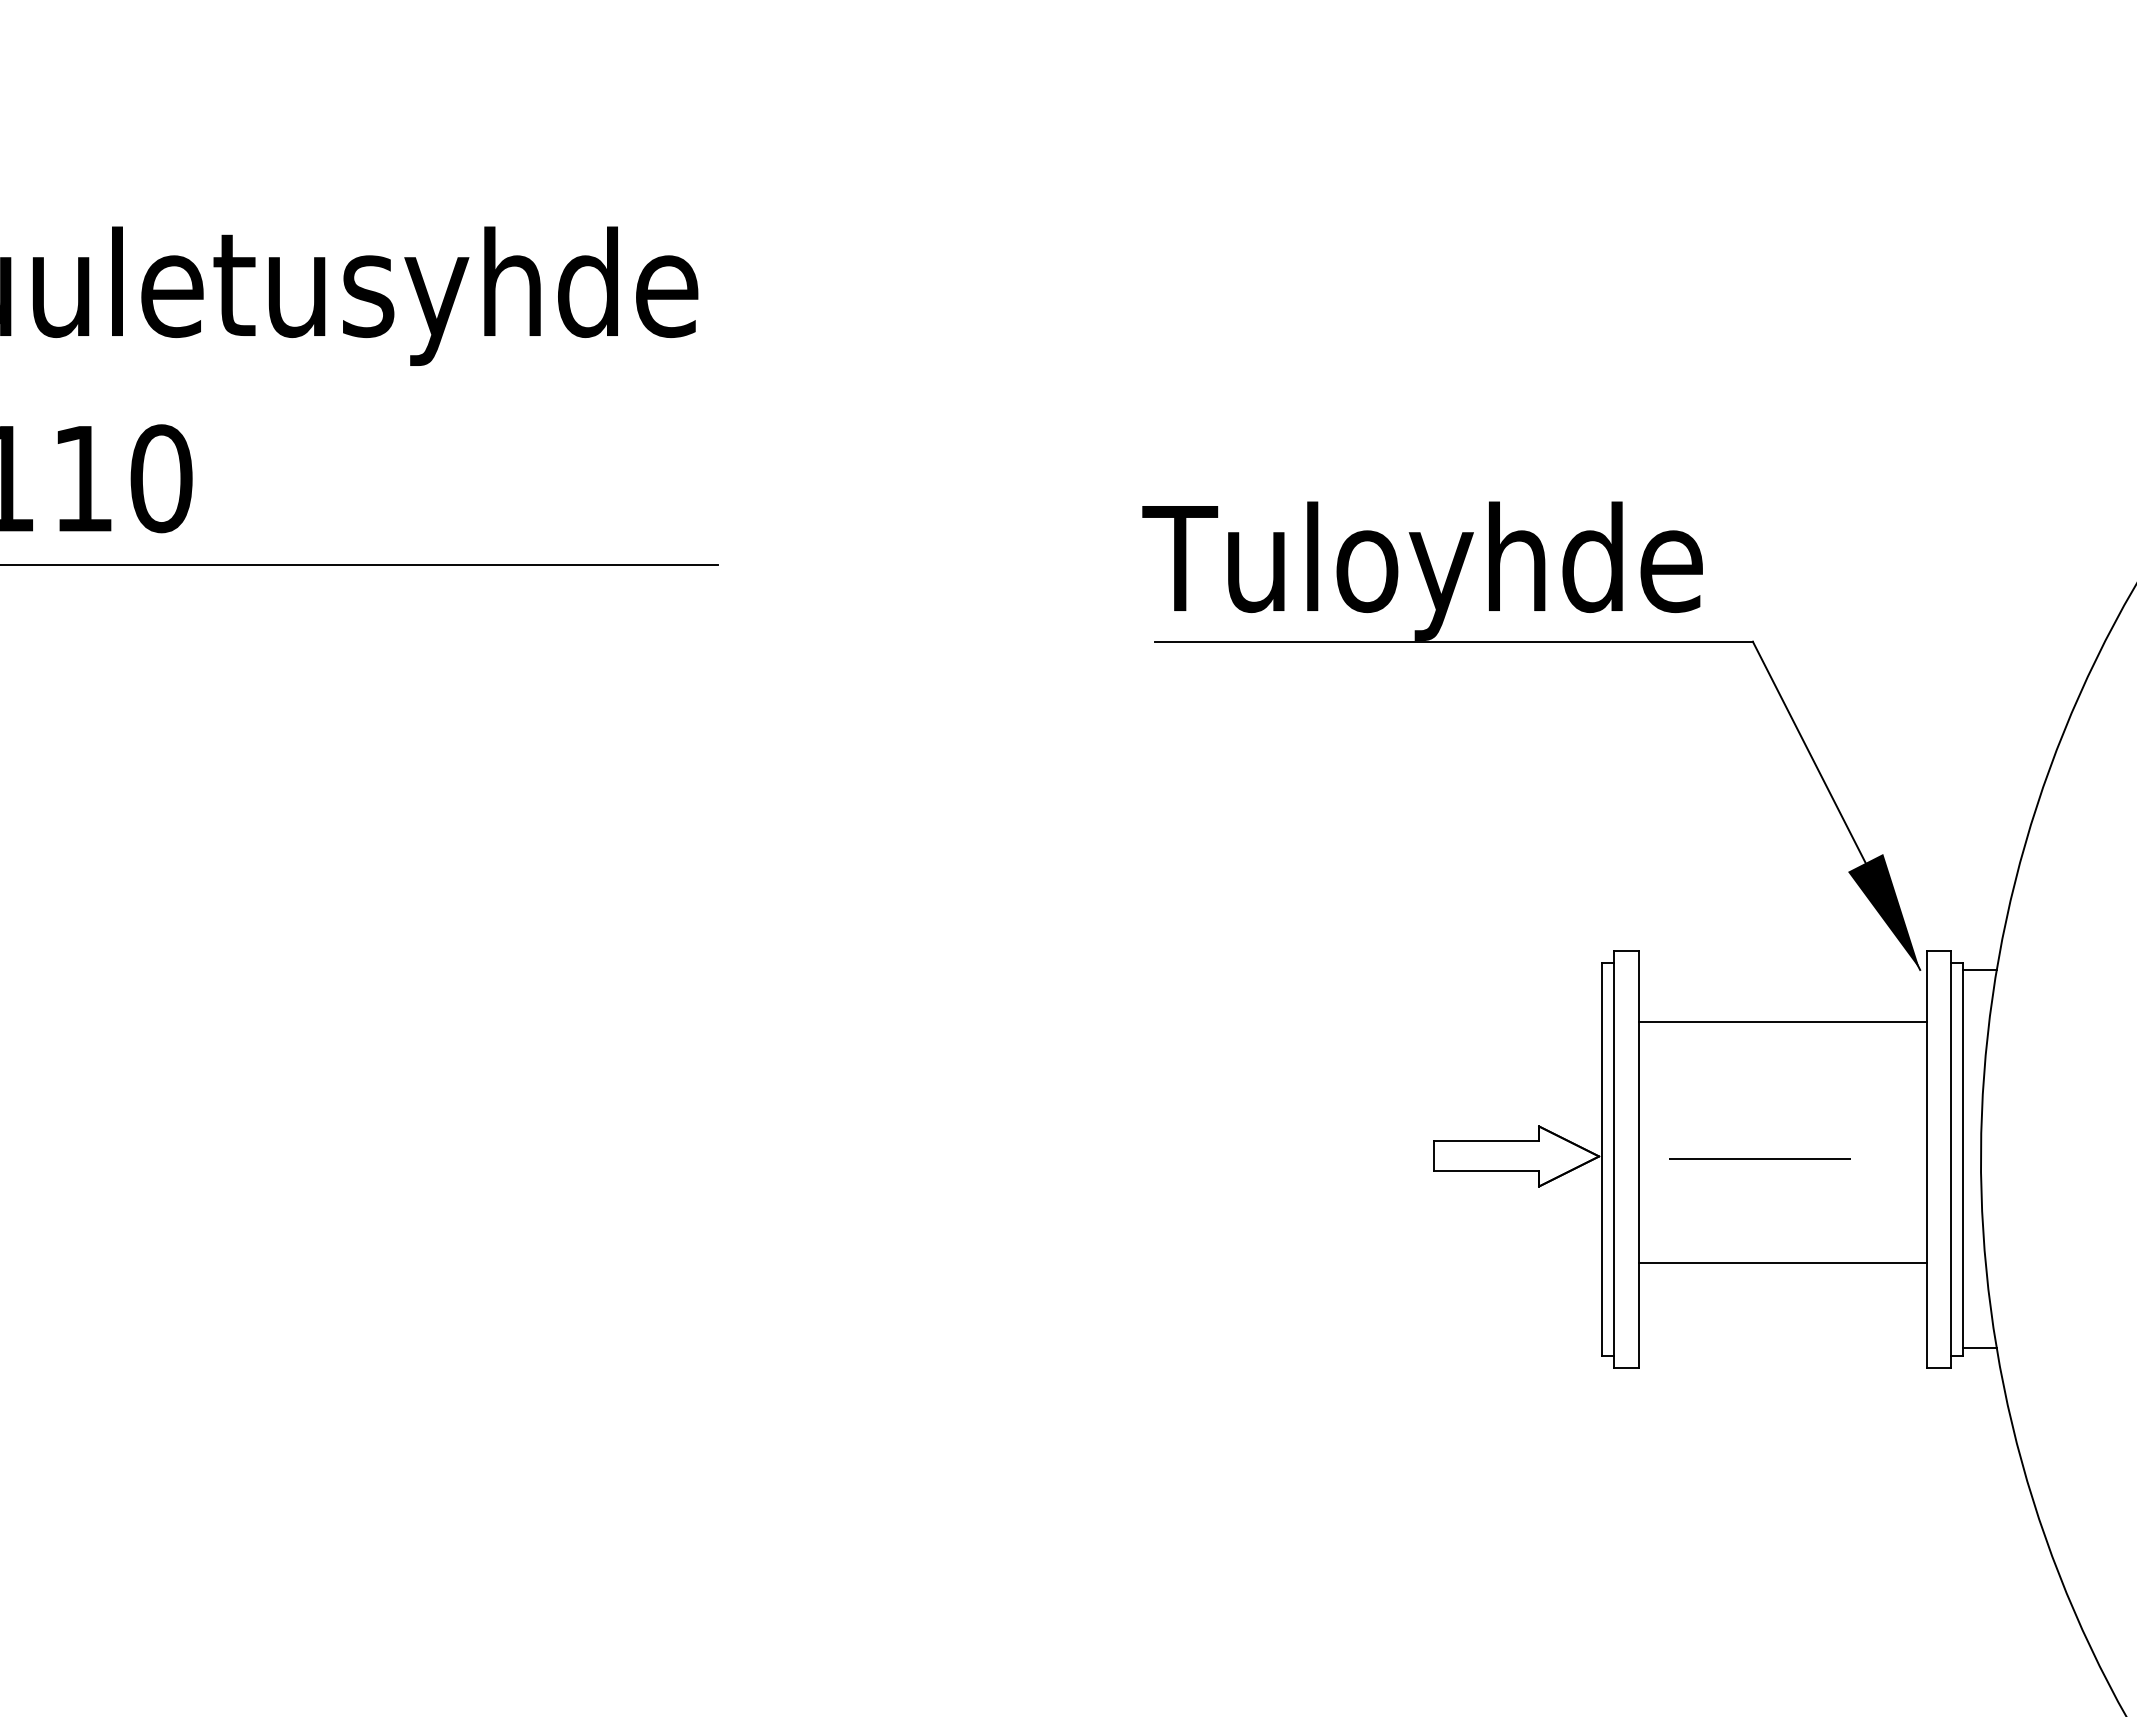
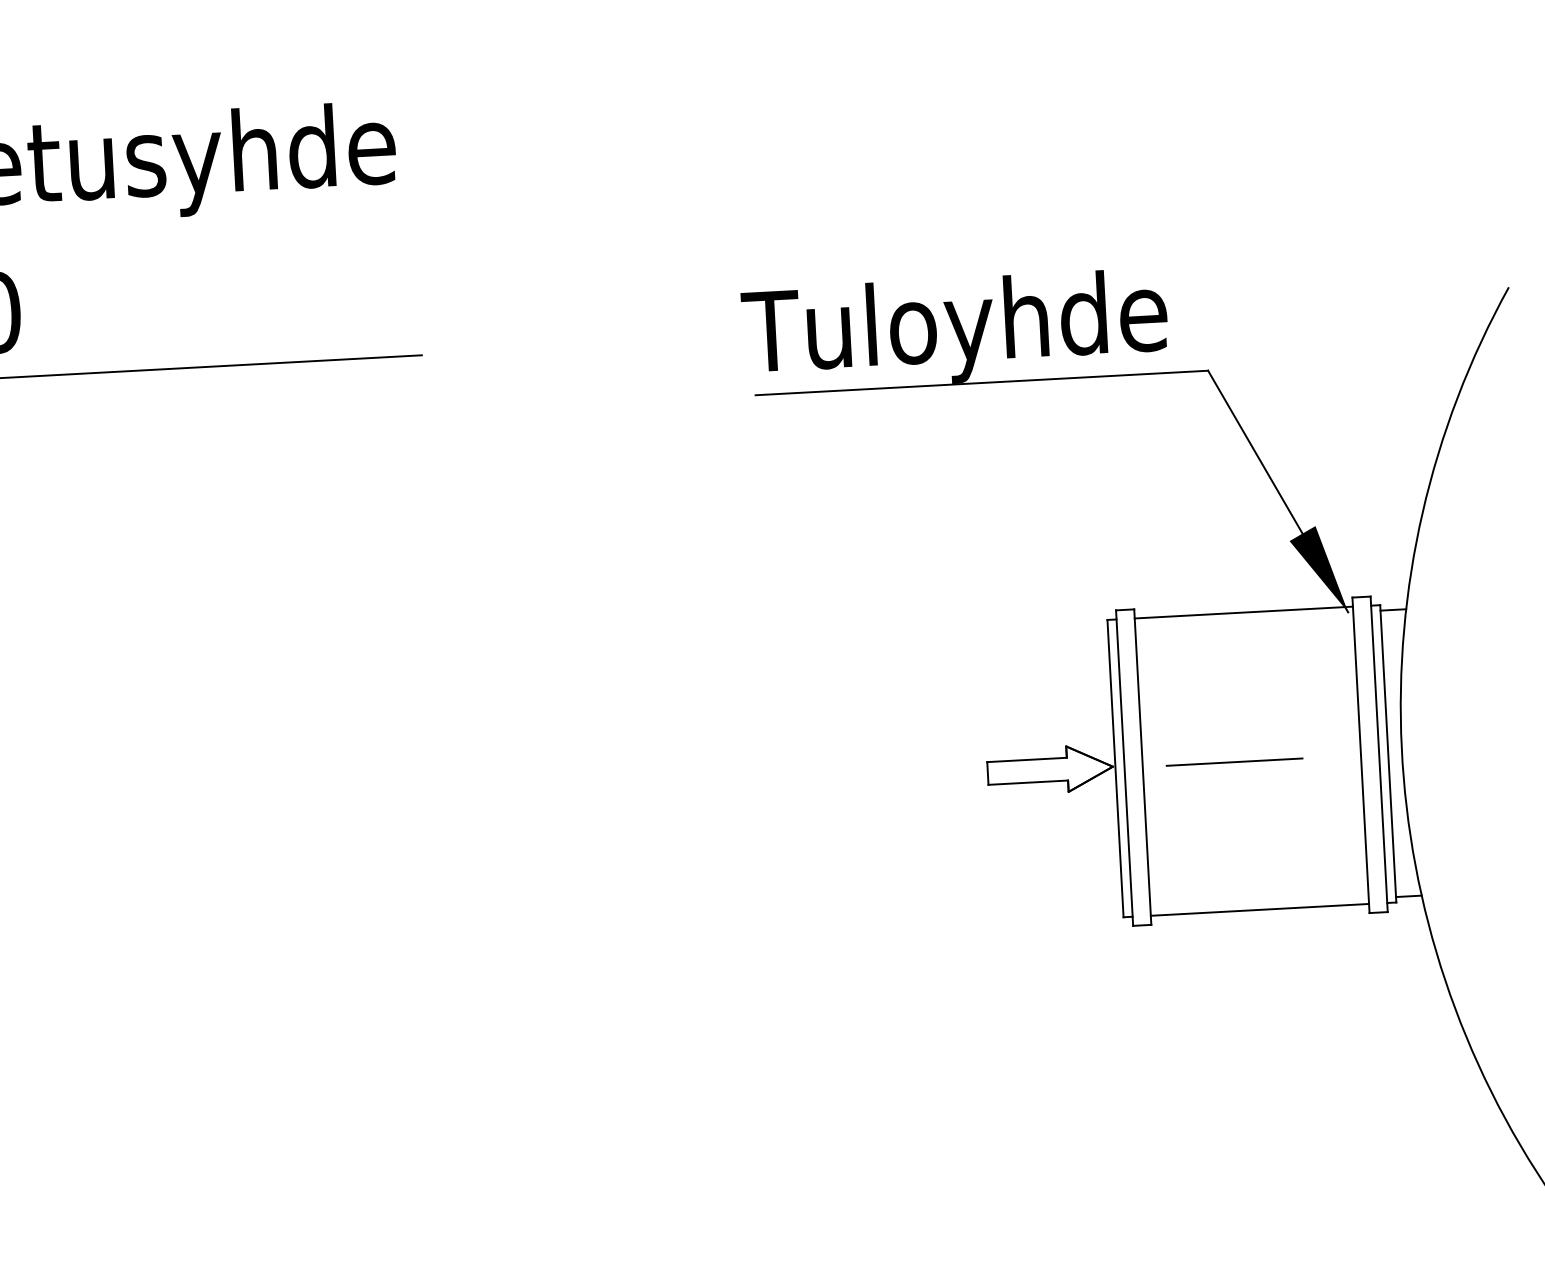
line: (1782, 1021) -> (1243, 612), moved
line: (1782, 1262) -> (1259, 909), moved

